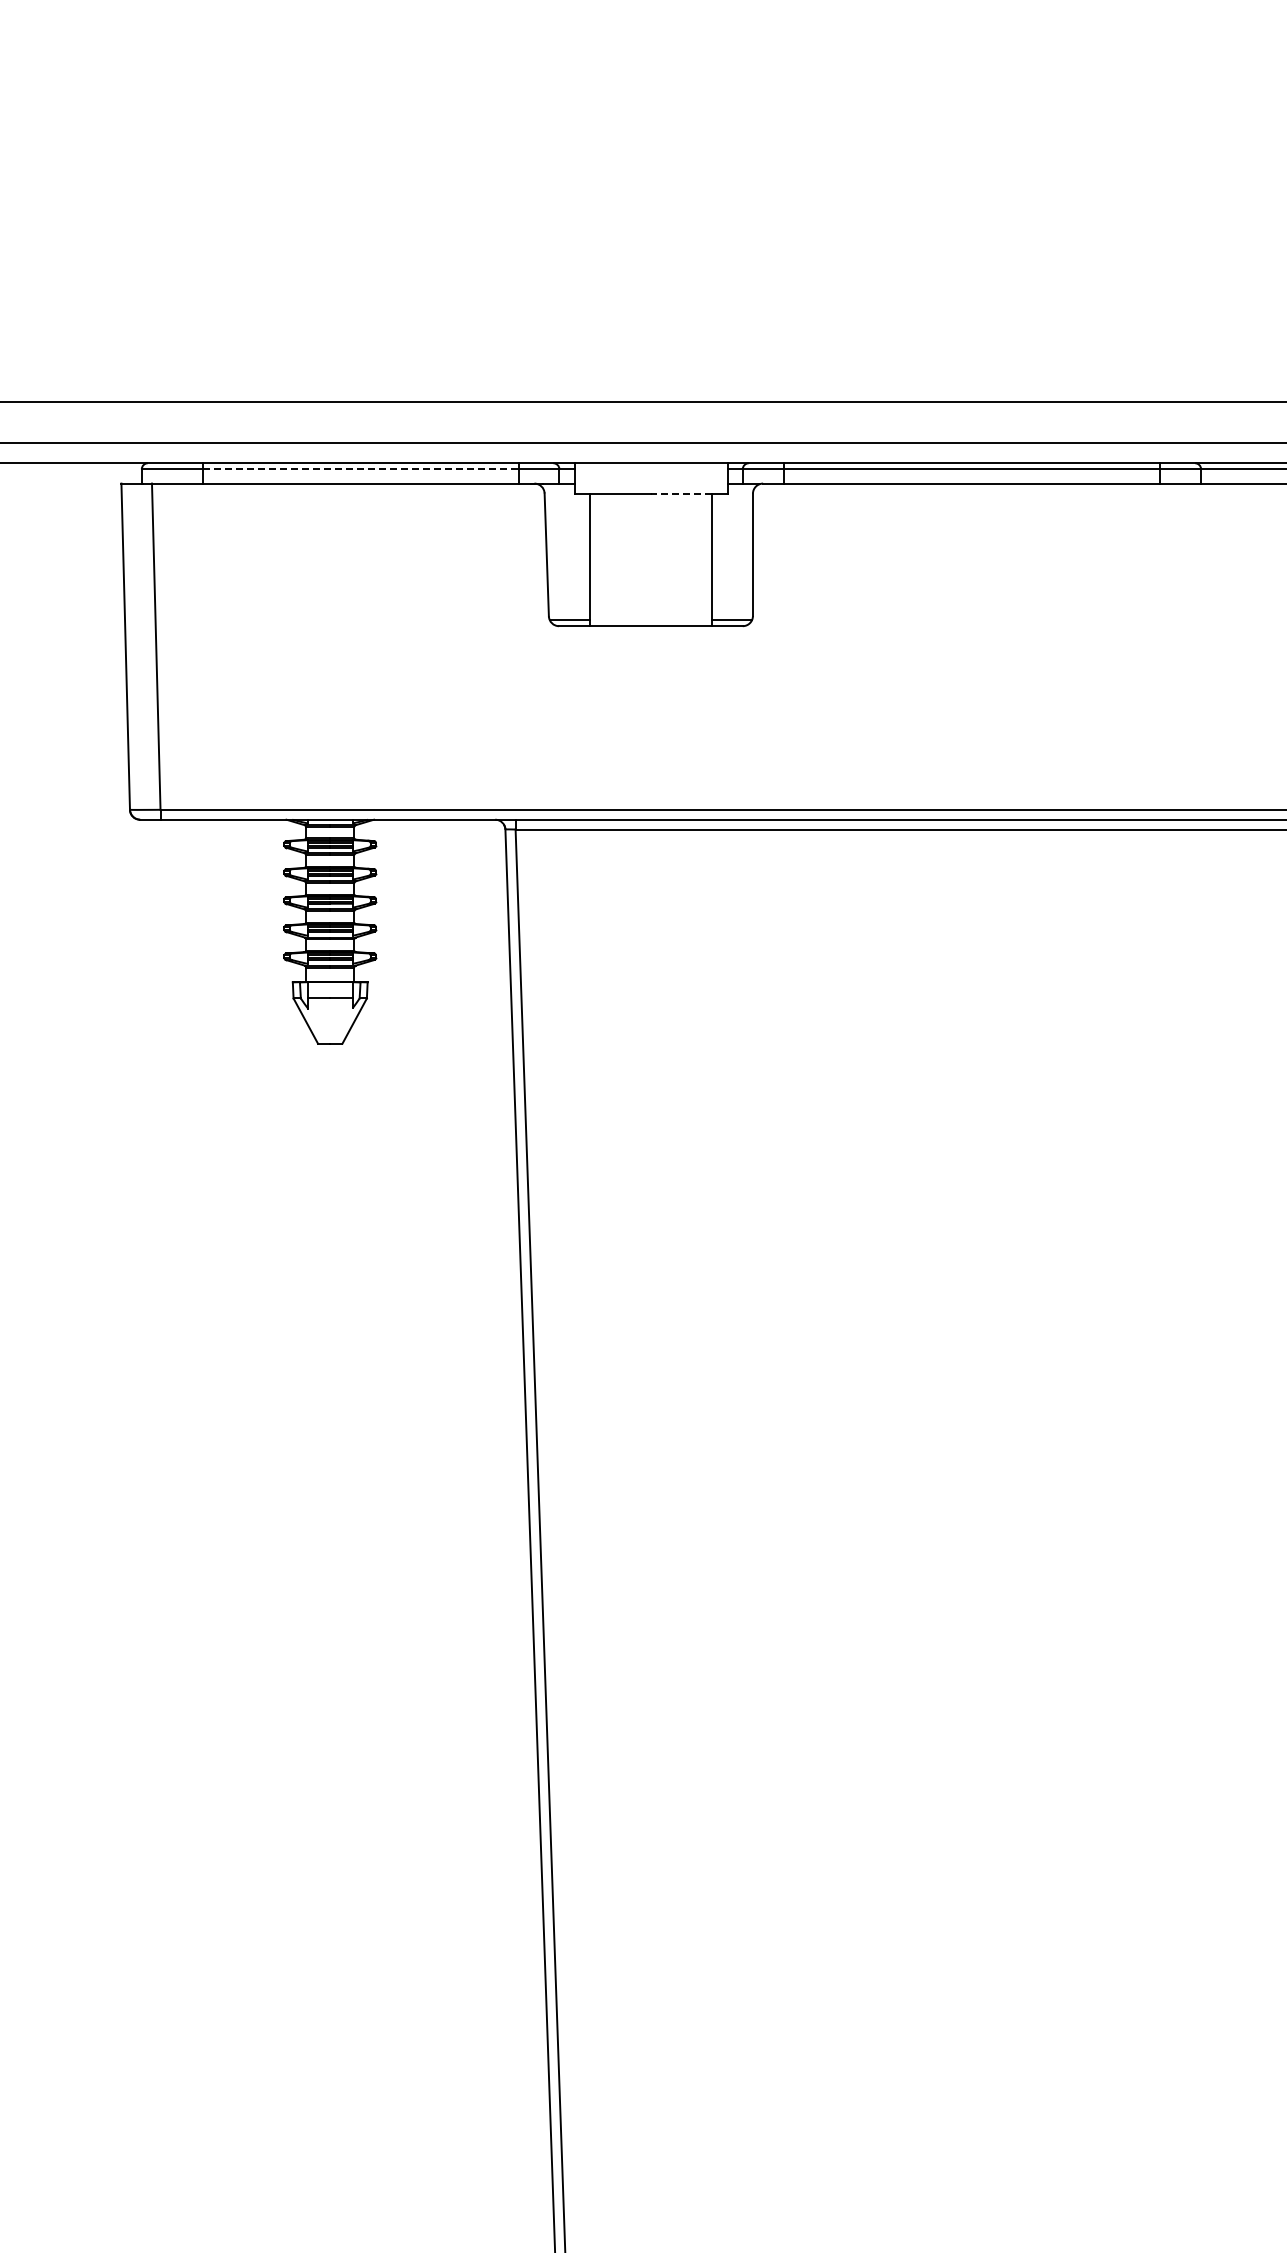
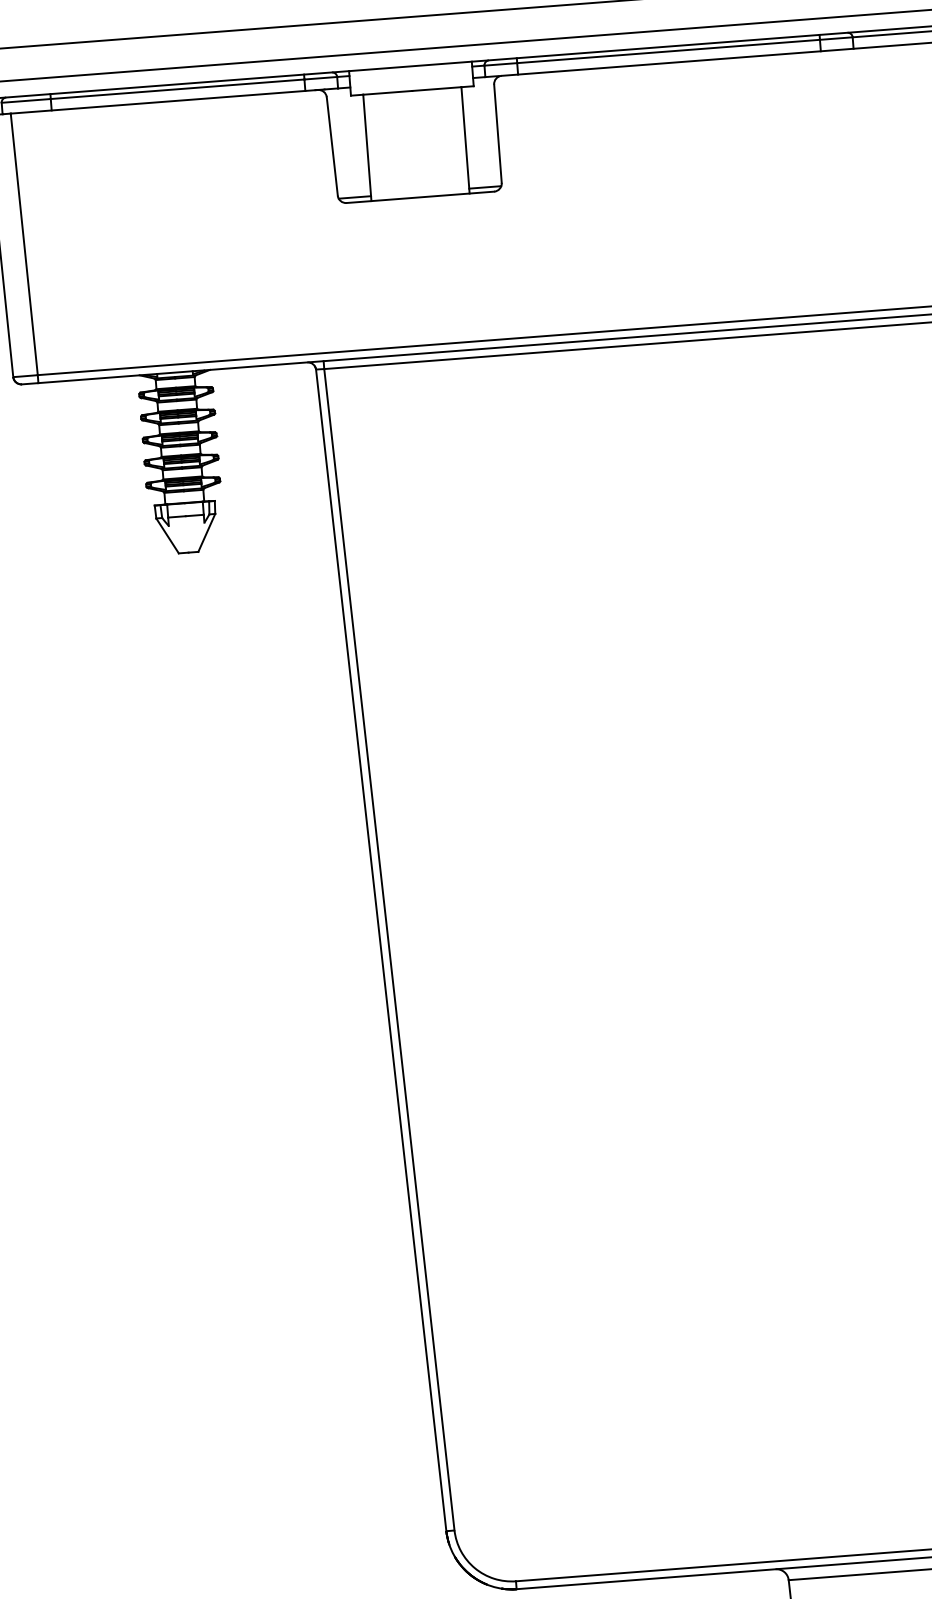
line: (360, 469) -> (177, 89), dashed -> solid
line: (681, 493) -> (436, 88), dashed -> solid

